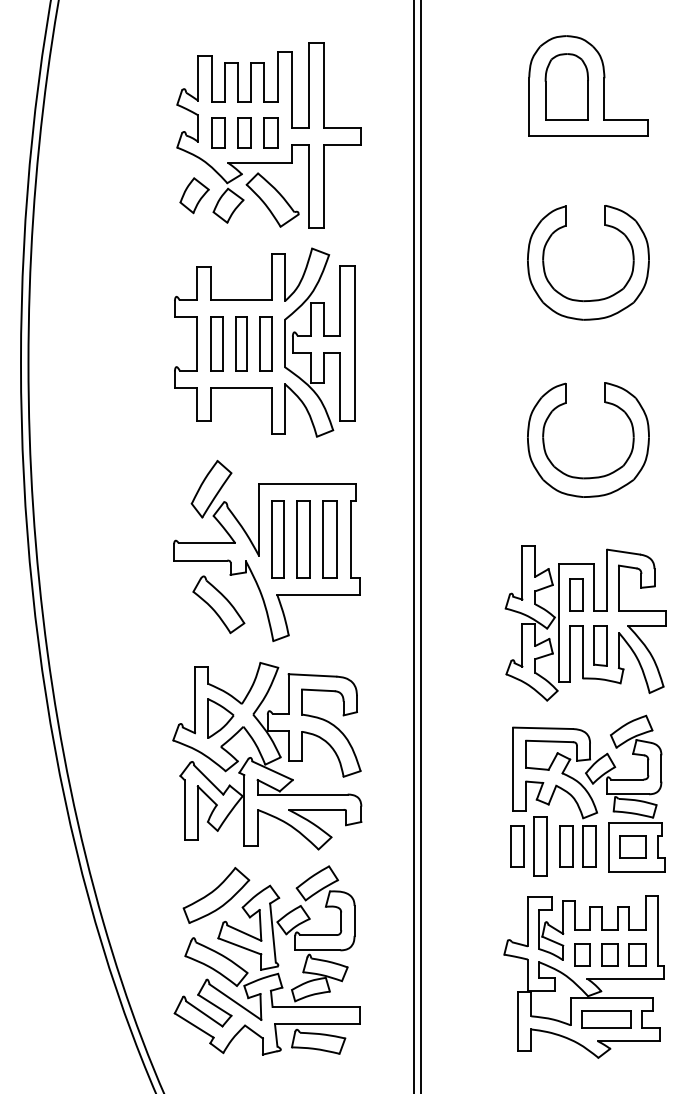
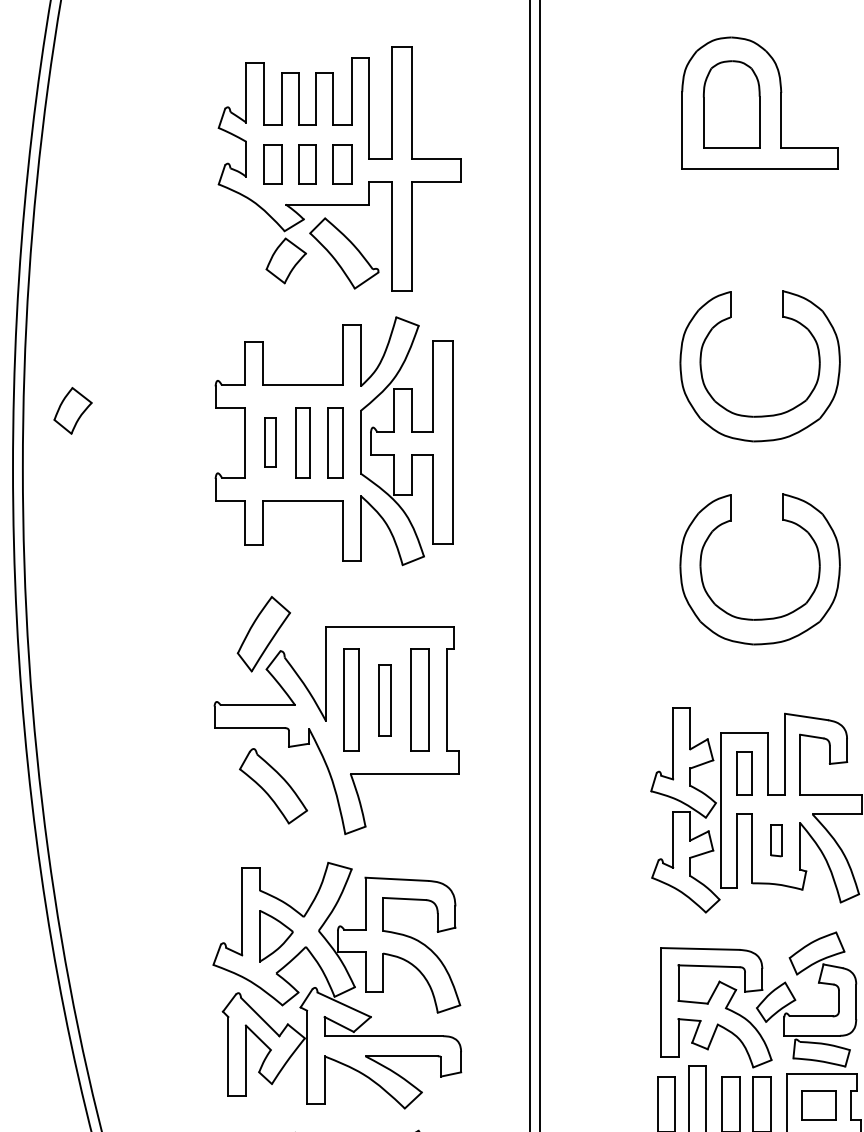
part: (194, 195) -> (72, 410), moved
part: (592, 299) -> (765, 414), moved
part: (216, 343) -> (270, 442), size x0.7
part: (303, 539) -> (384, 700), size x0.7
part: (600, 645) -> (776, 839), size x0.6

